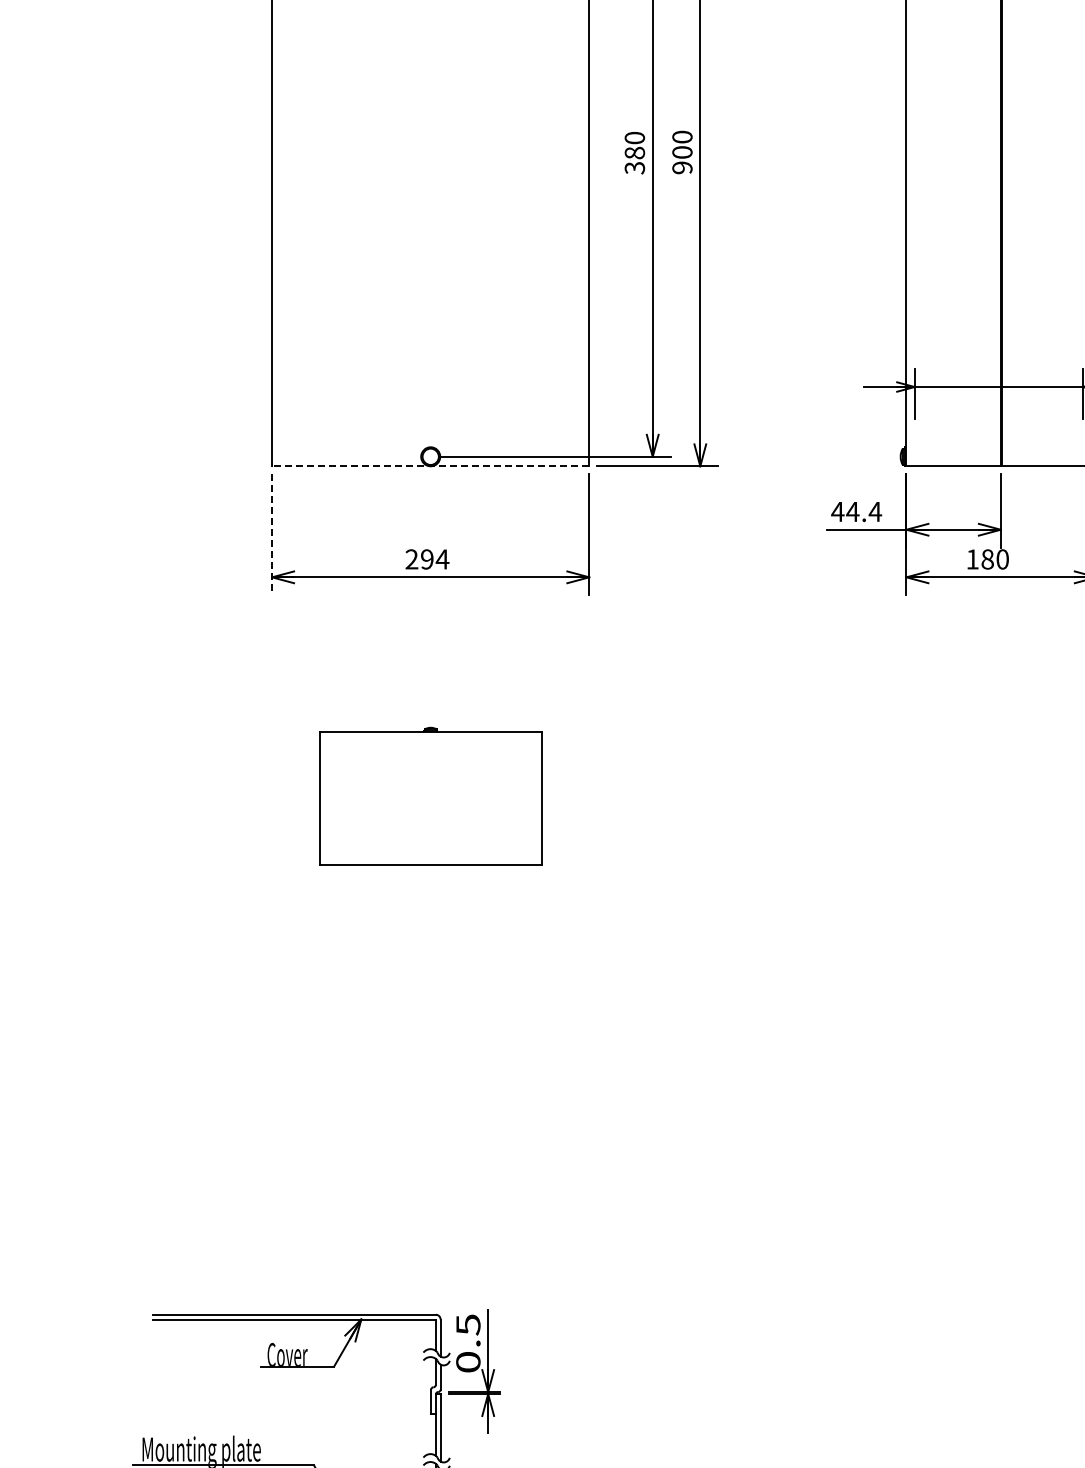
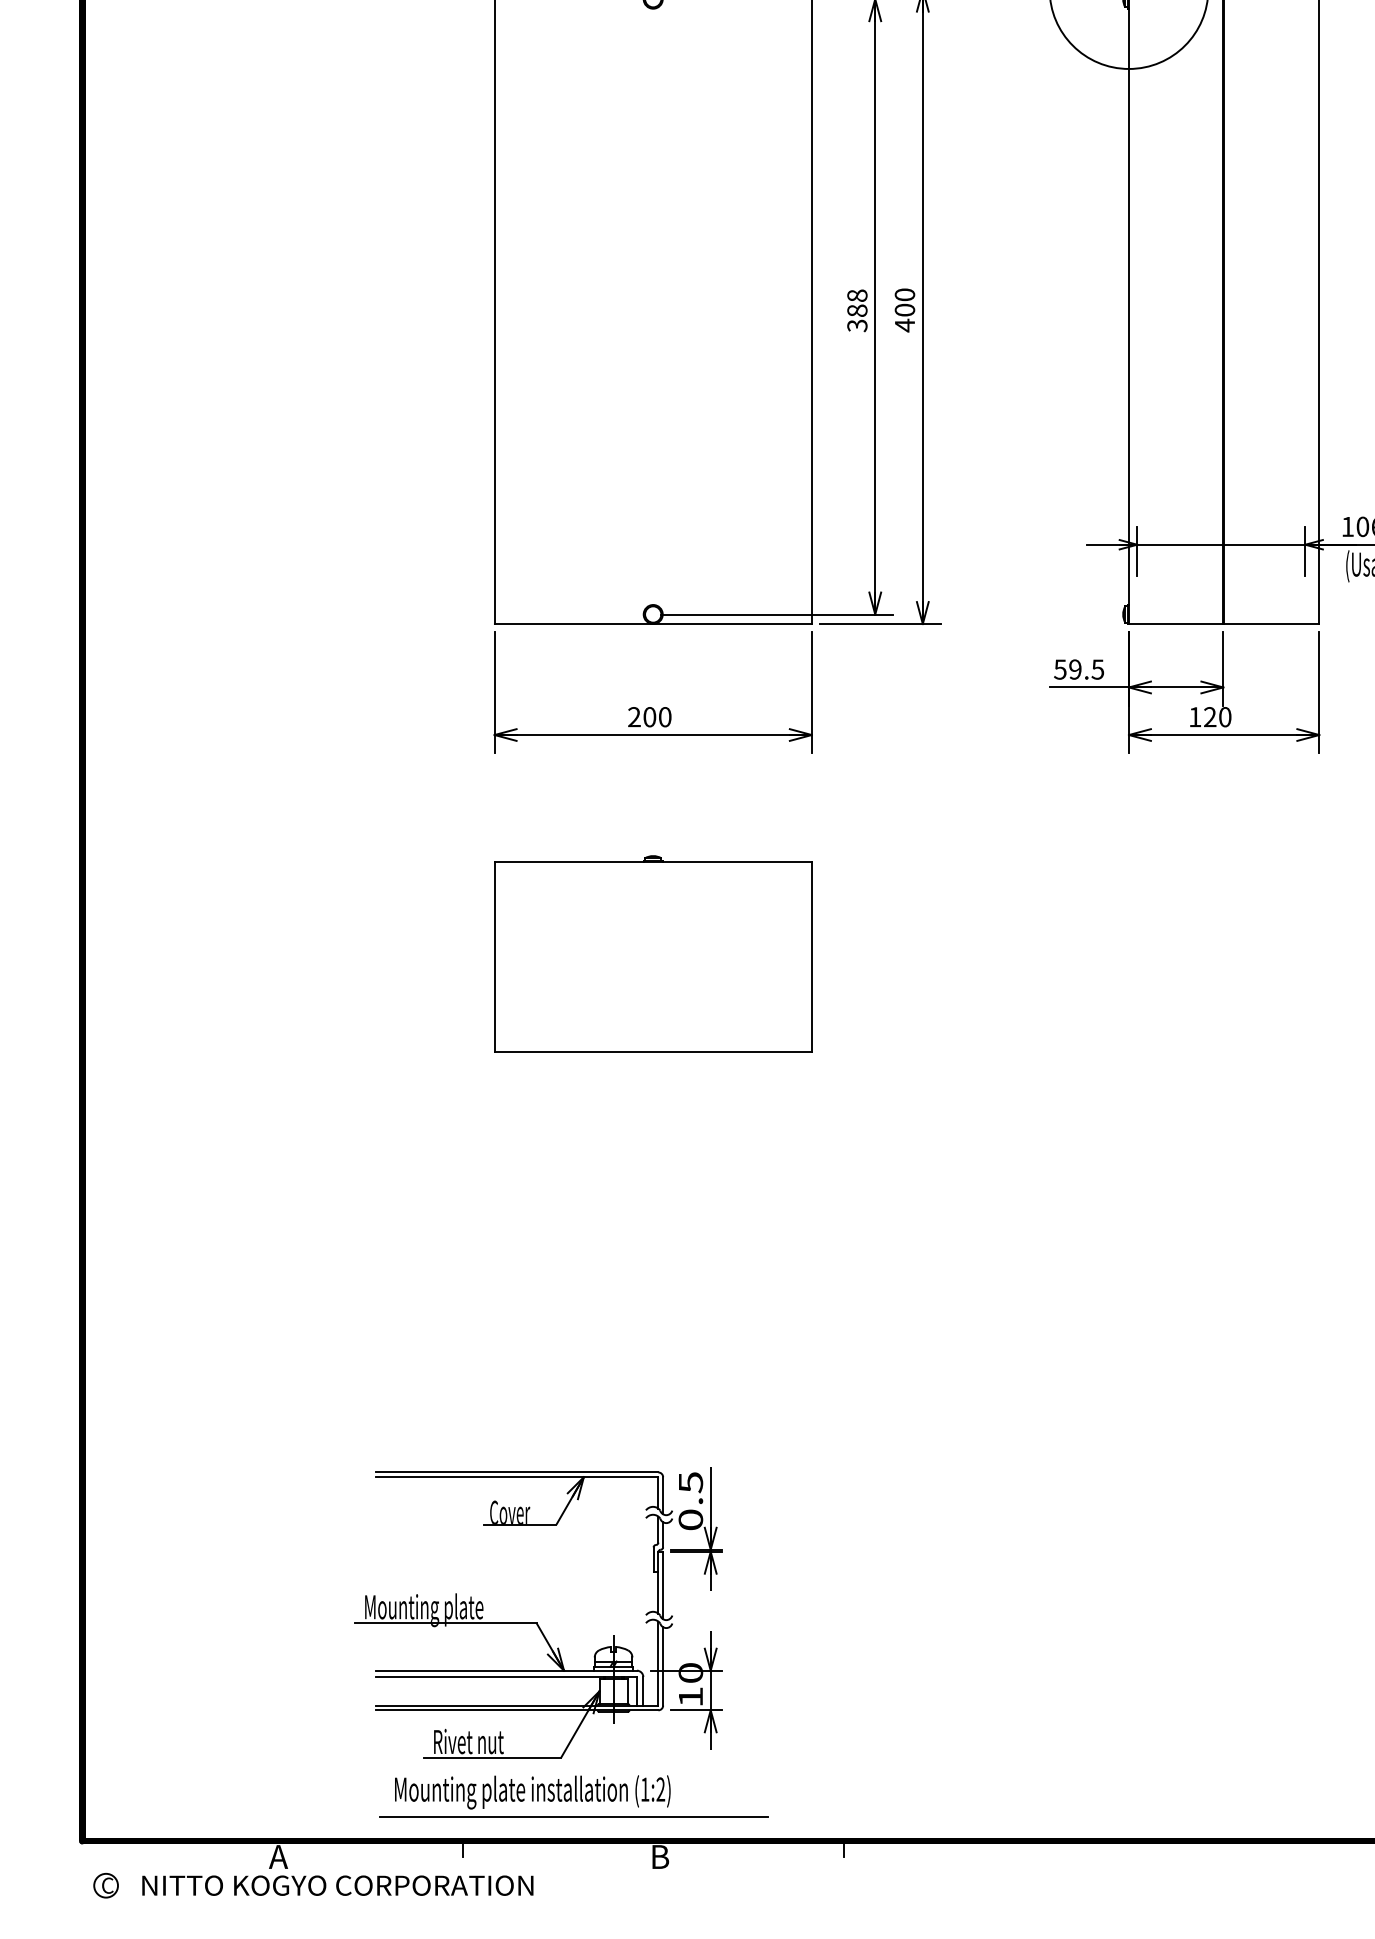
text: (634, 137) -> (857, 295), 380 -> 388
text: (681, 167) -> (904, 325), 900 -> 400
line: (430, 466) -> (653, 624), dashed -> solid
text: (855, 511) -> (1078, 669), 44.4 -> 59.5
line: (271, 534) -> (494, 692), dashed -> solid
text: (434, 559) -> (657, 717), 294 -> 200
text: (987, 559) -> (1210, 717), 180 -> 120
part: (430, 795) -> (653, 953), size x1.43

